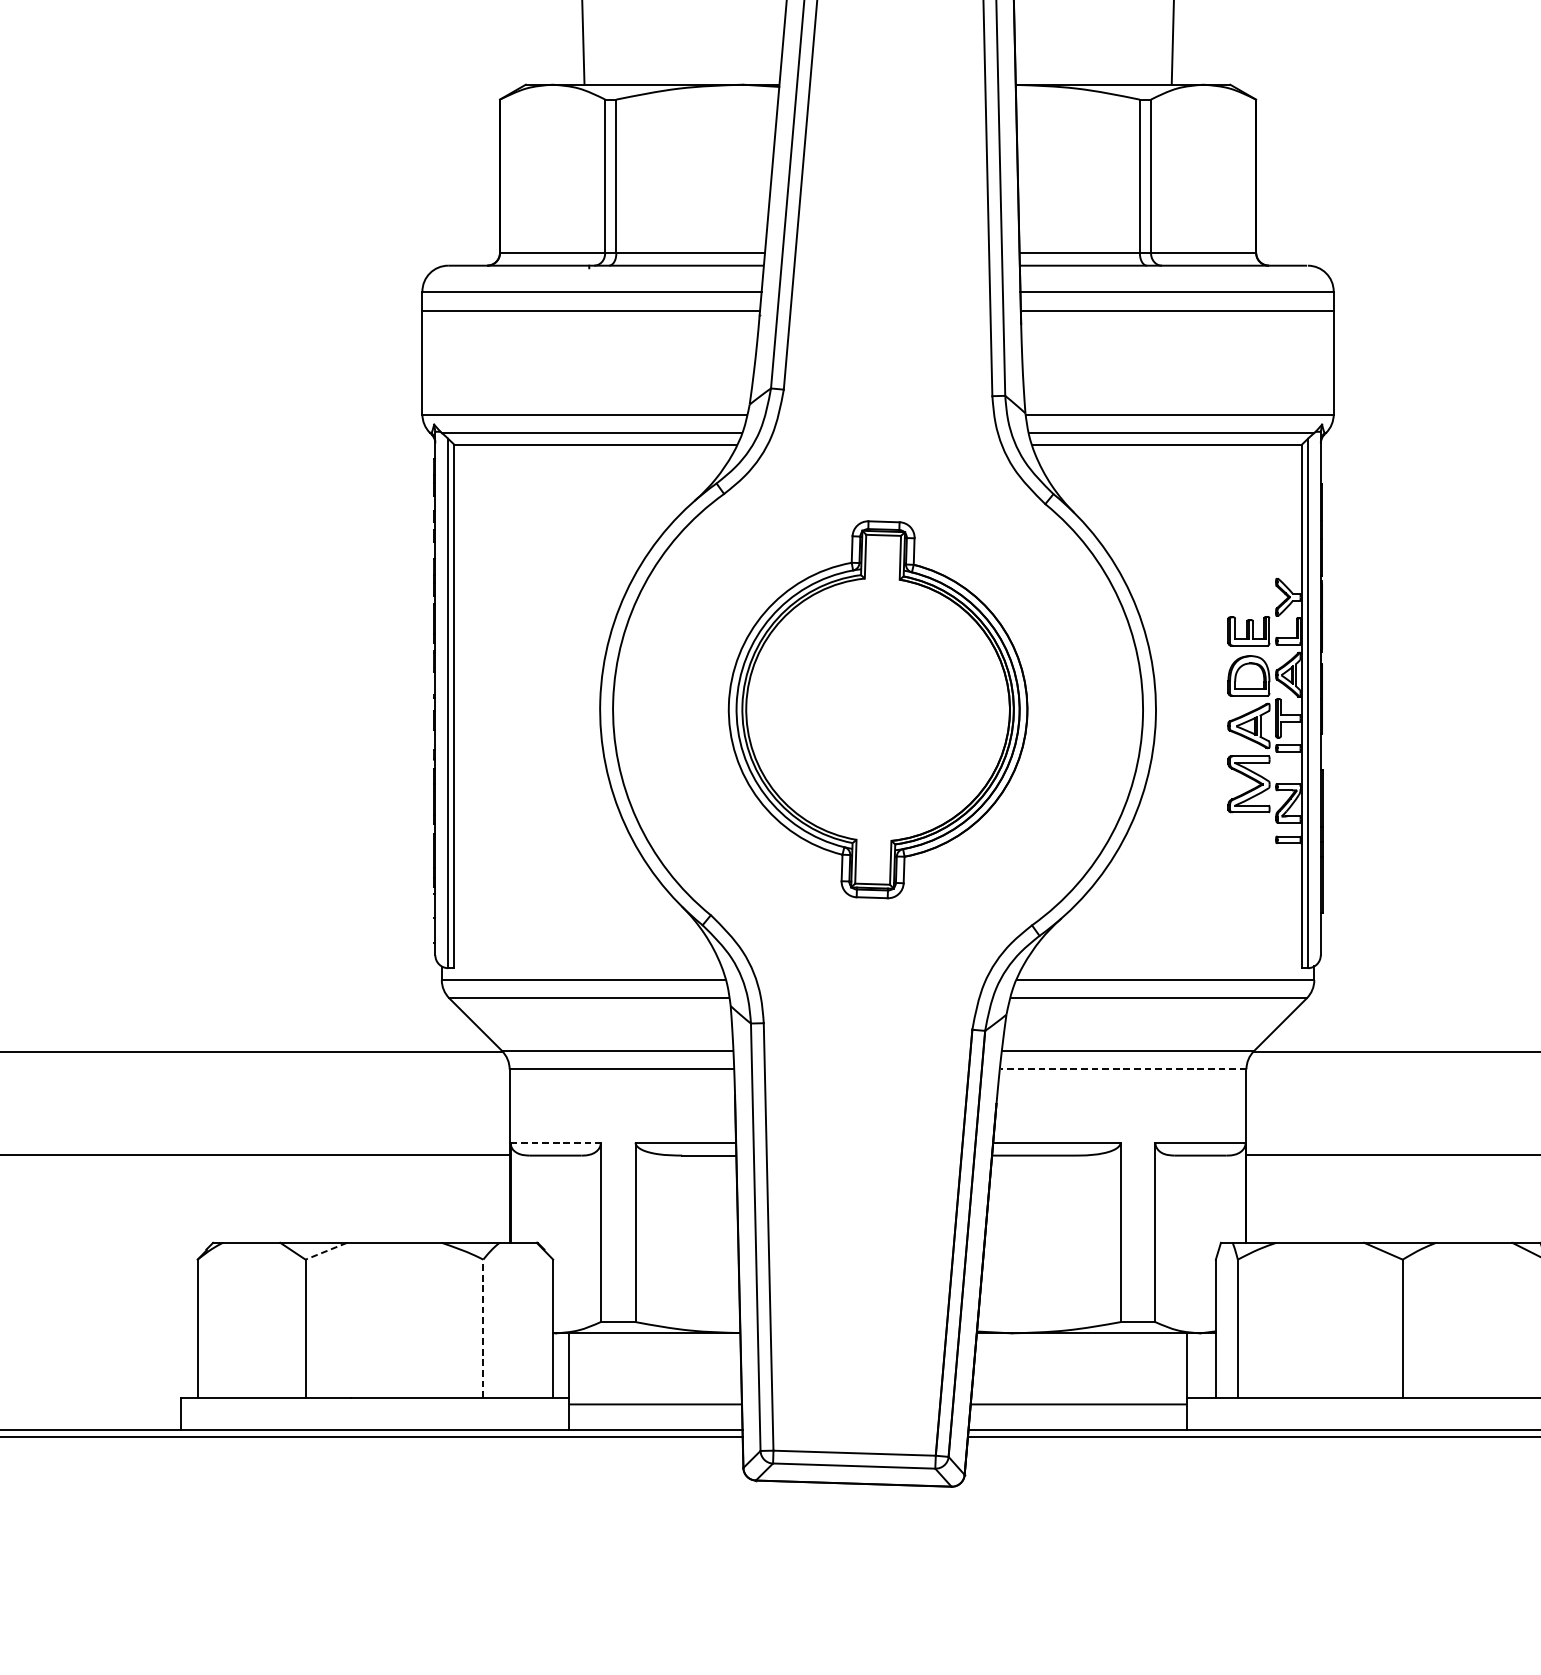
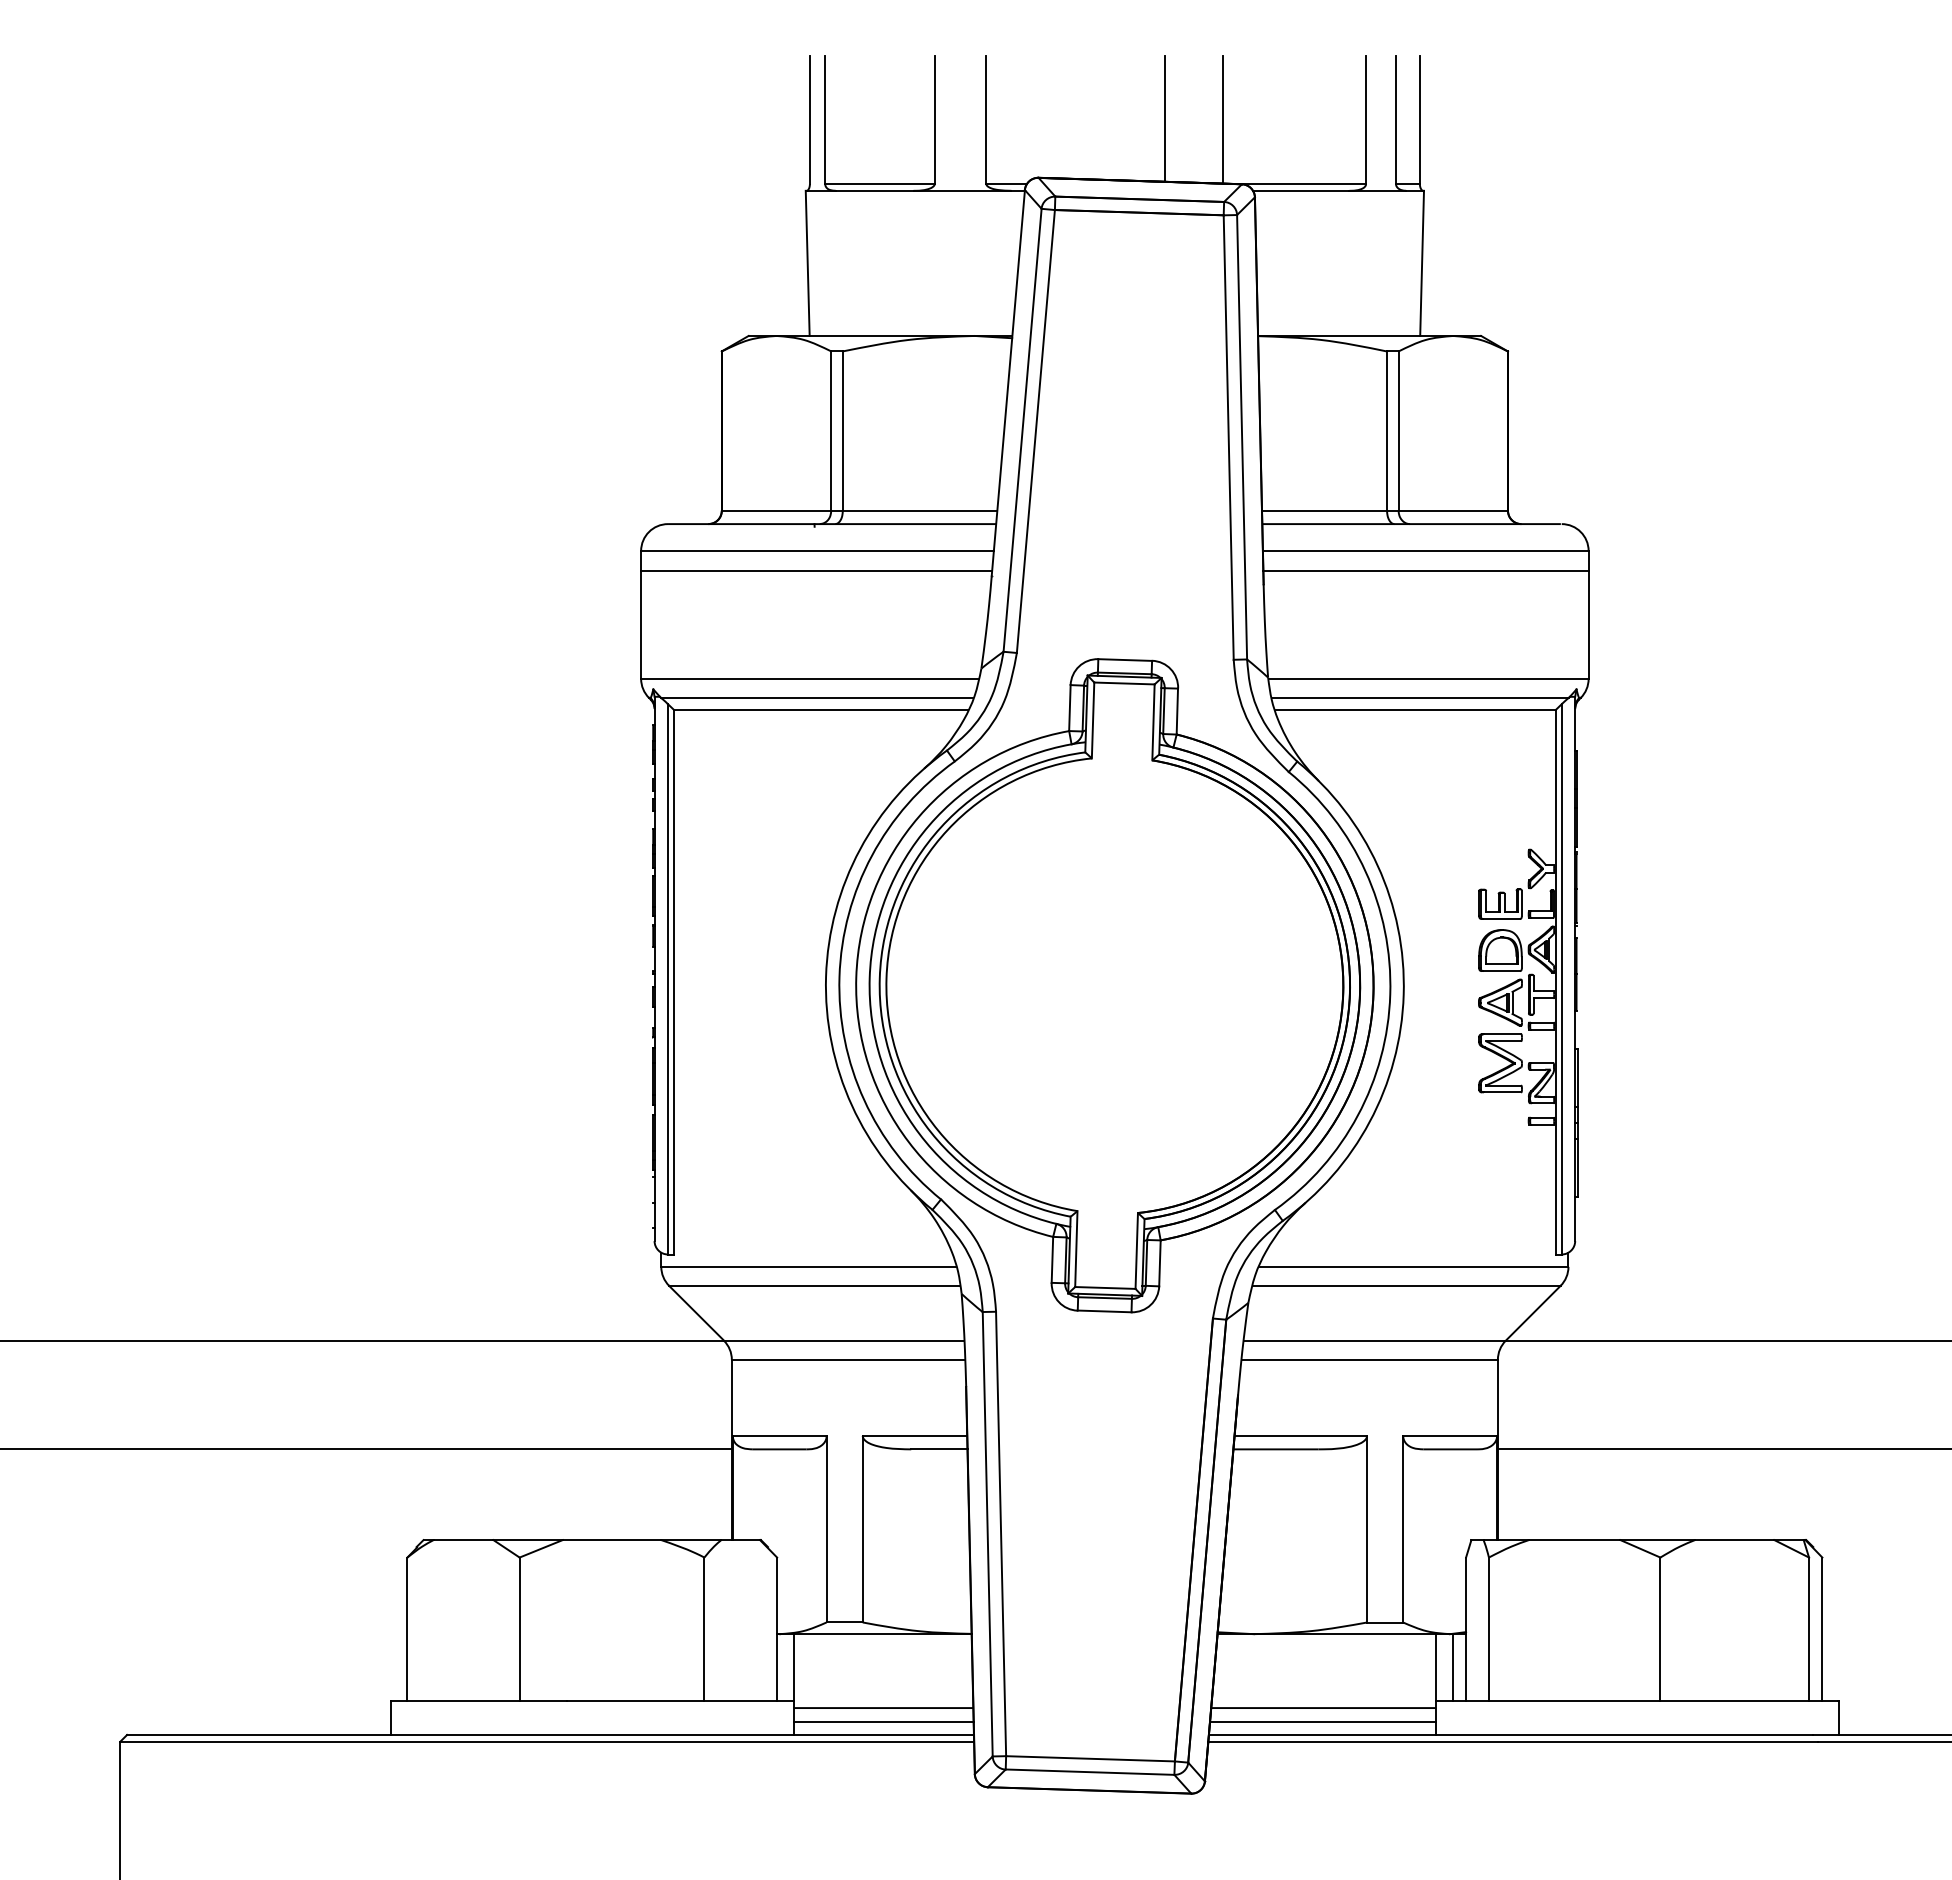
part: (877, 709) -> (1114, 985), size x1.67
line: (1123, 1069) -> (1370, 1359), dashed -> solid
line: (555, 1142) -> (779, 1435), dashed -> solid
line: (325, 1251) -> (540, 1549), dashed -> solid
line: (483, 1328) -> (704, 1629), dashed -> solid
line: (1202, 1365) -> (1452, 1667), added
line: (655, 1417) -> (883, 1721), added
line: (1077, 1417) -> (1322, 1721), added

